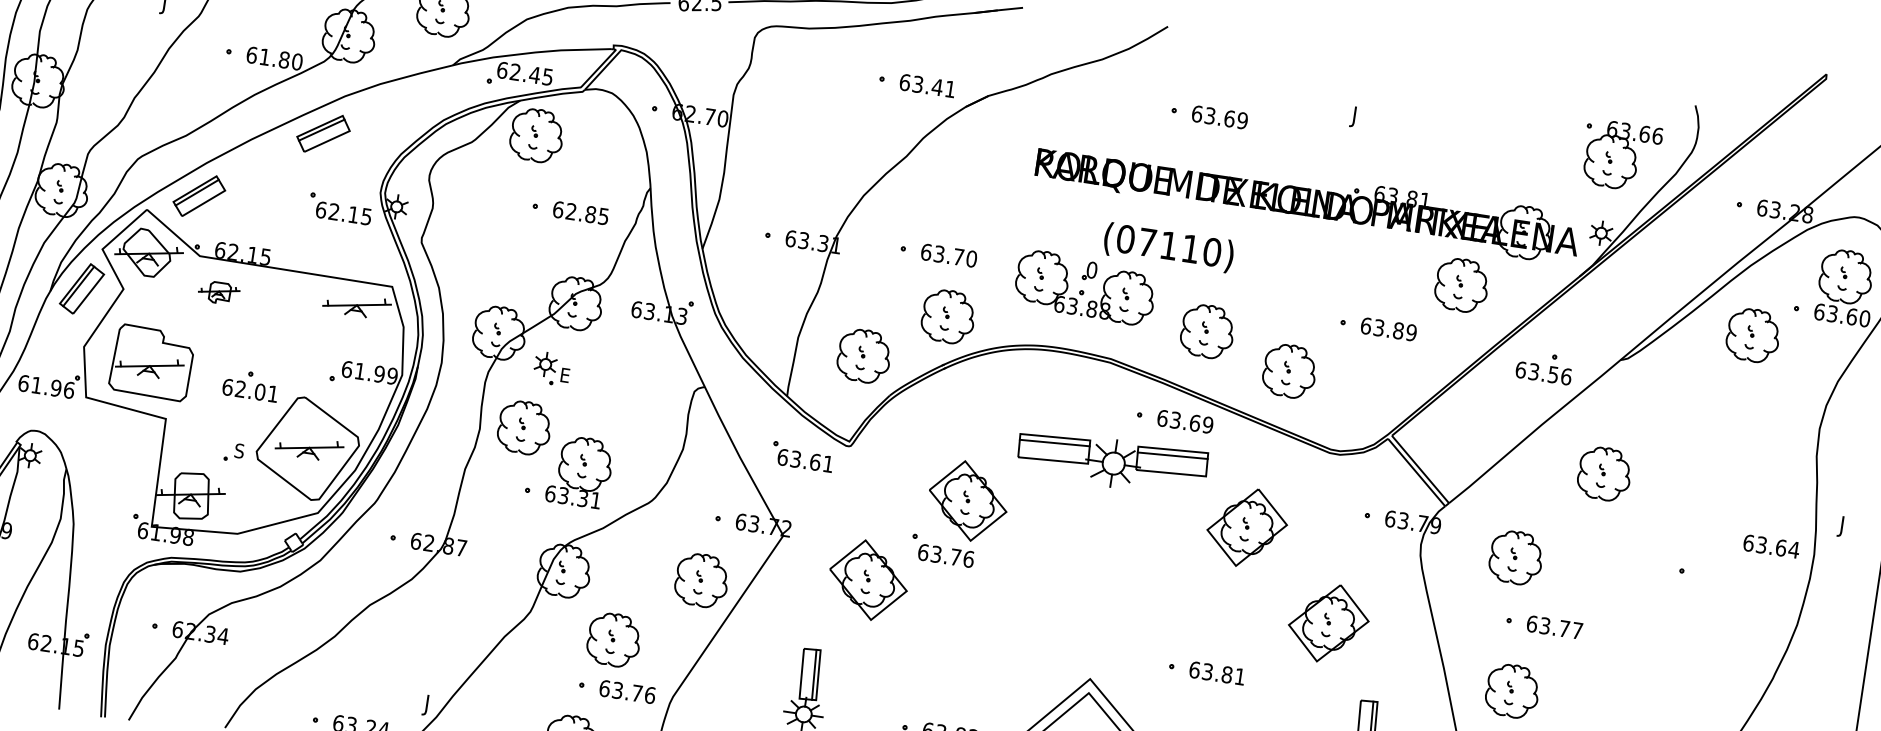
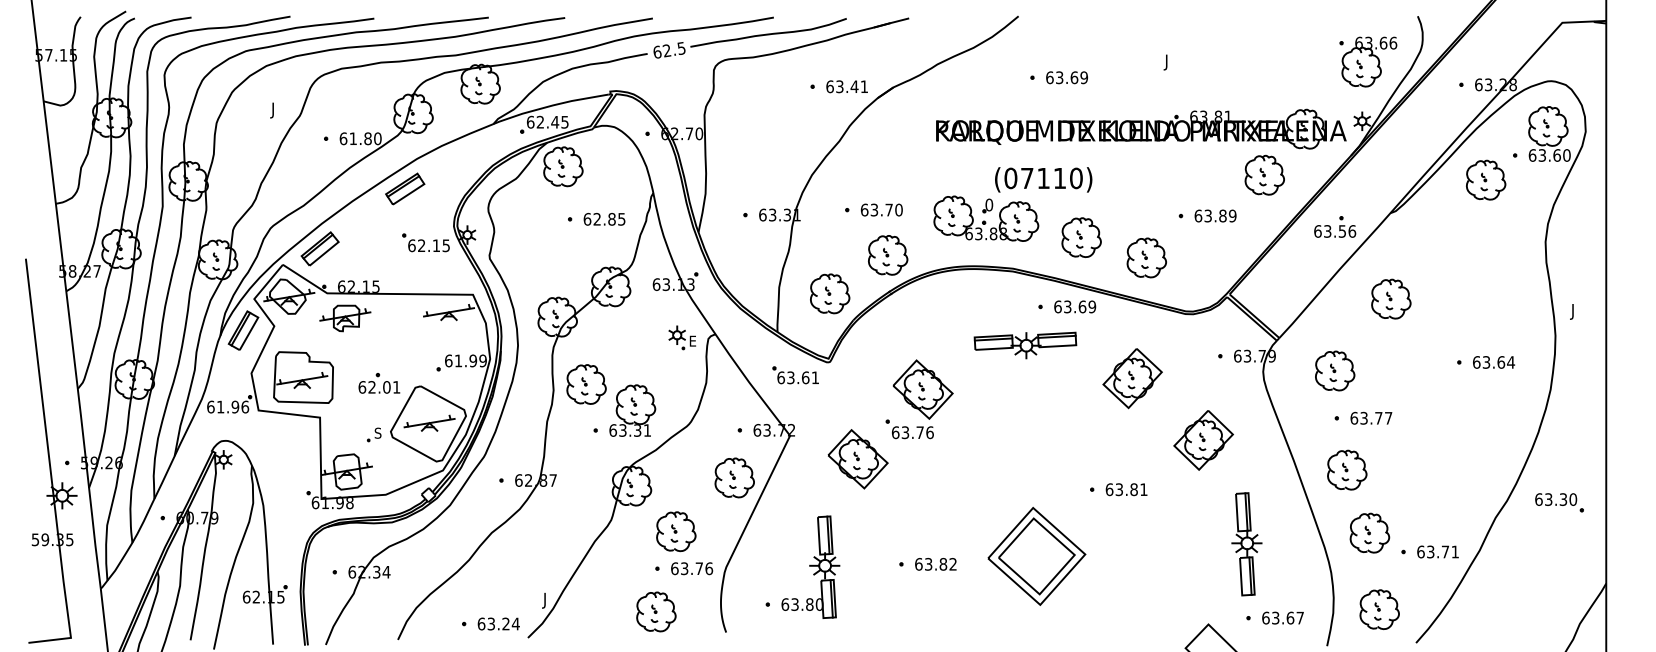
part: (219, 293) -> (345, 318), size x1.67
part: (550, 368) -> (681, 337), moved
part: (1112, 462) -> (1025, 345), size x0.71
text: (1772, 546) -> (1494, 362), moved

